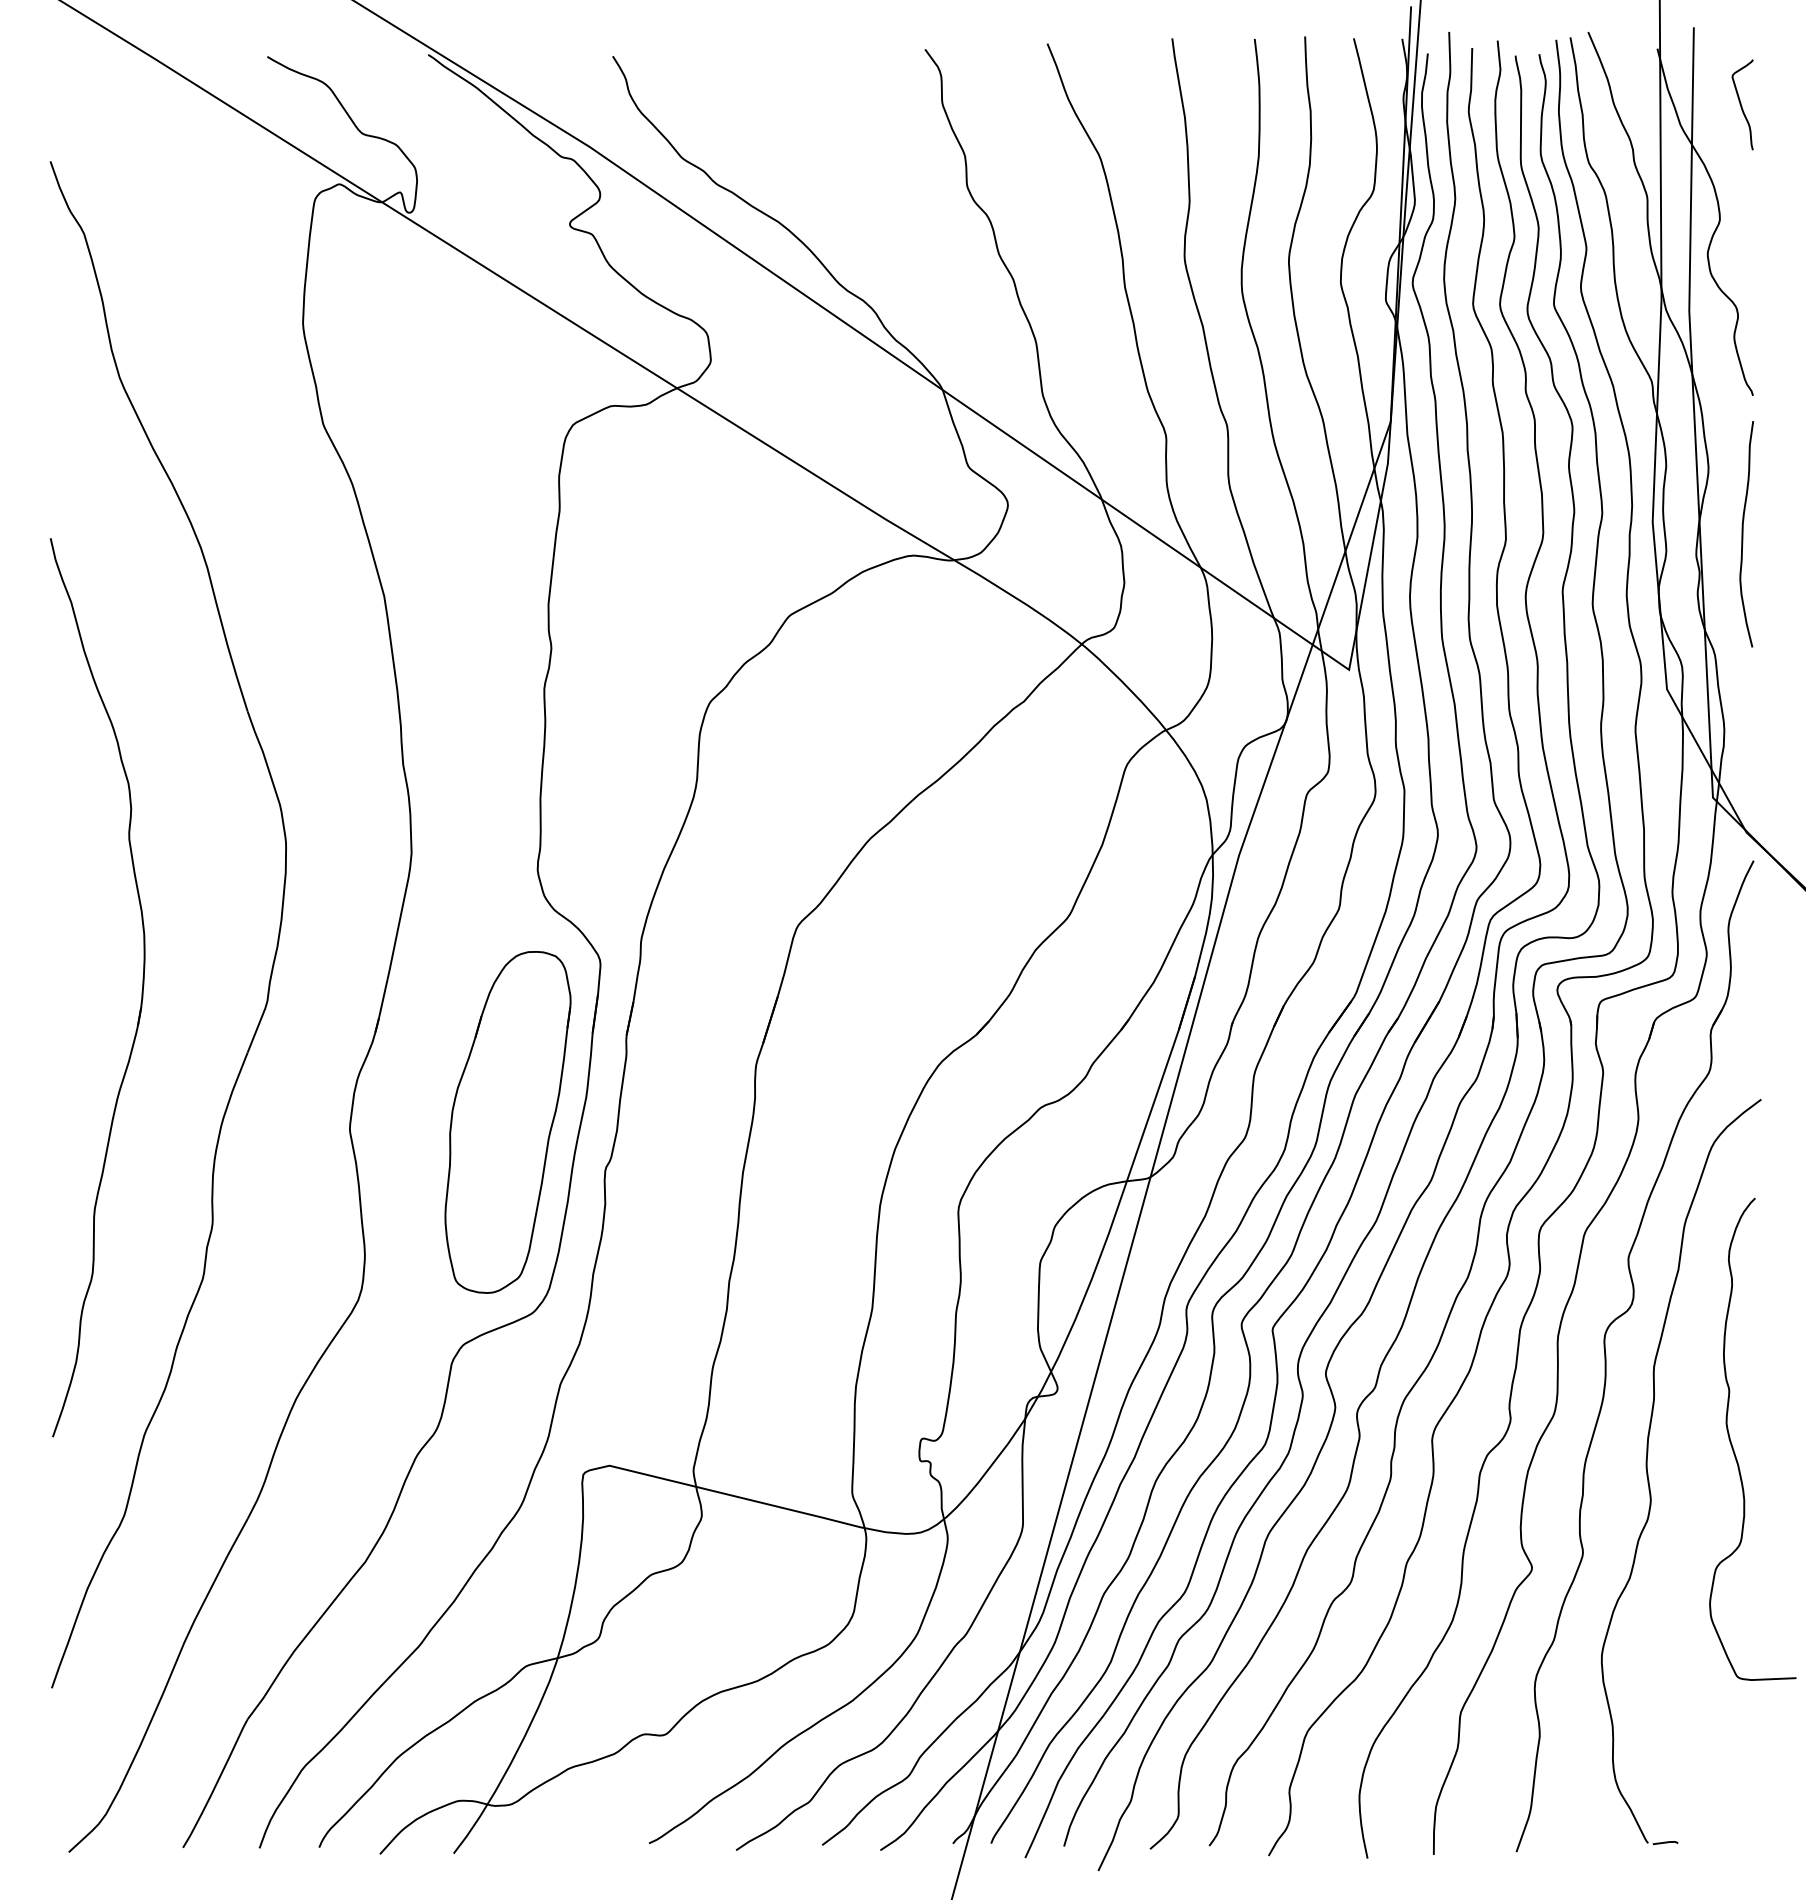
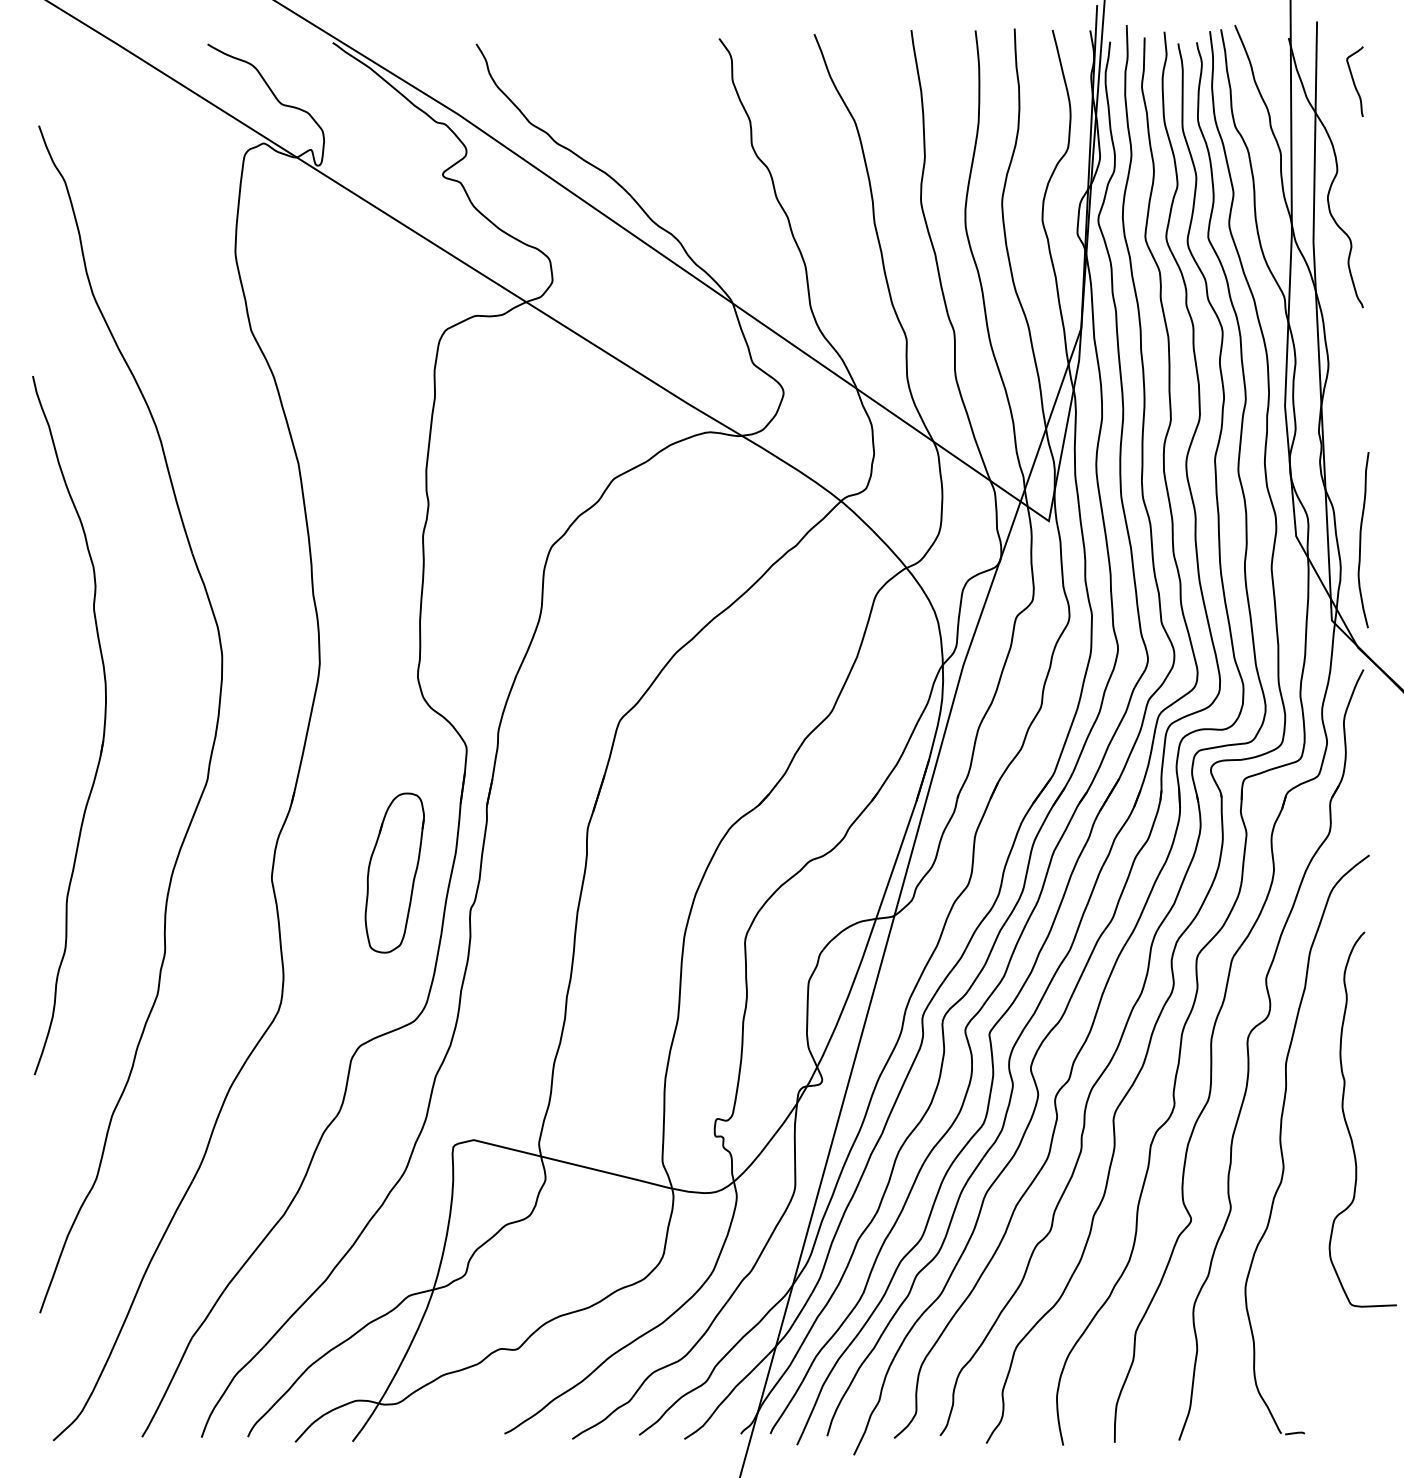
curve: (1743, 534) -> (1361, 540), moved
part: (141, 991) -> (103, 728), moved
part: (507, 1122) -> (394, 873), size x0.6

